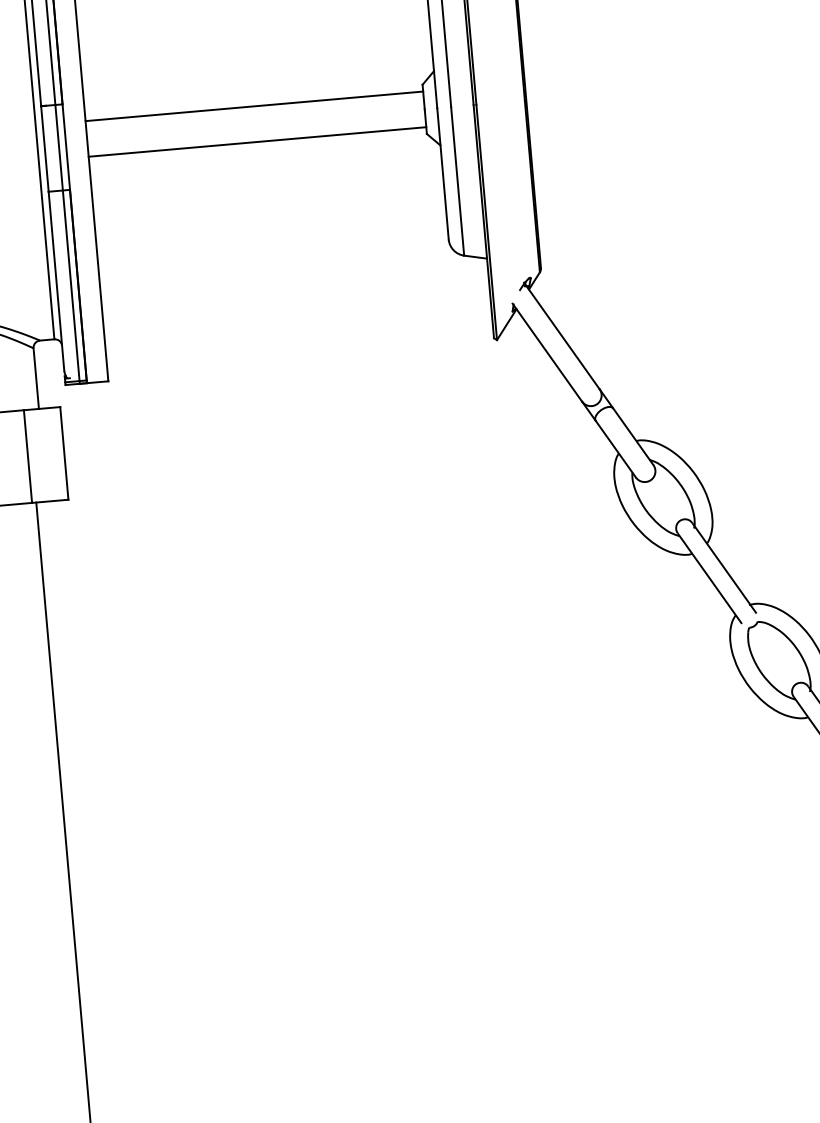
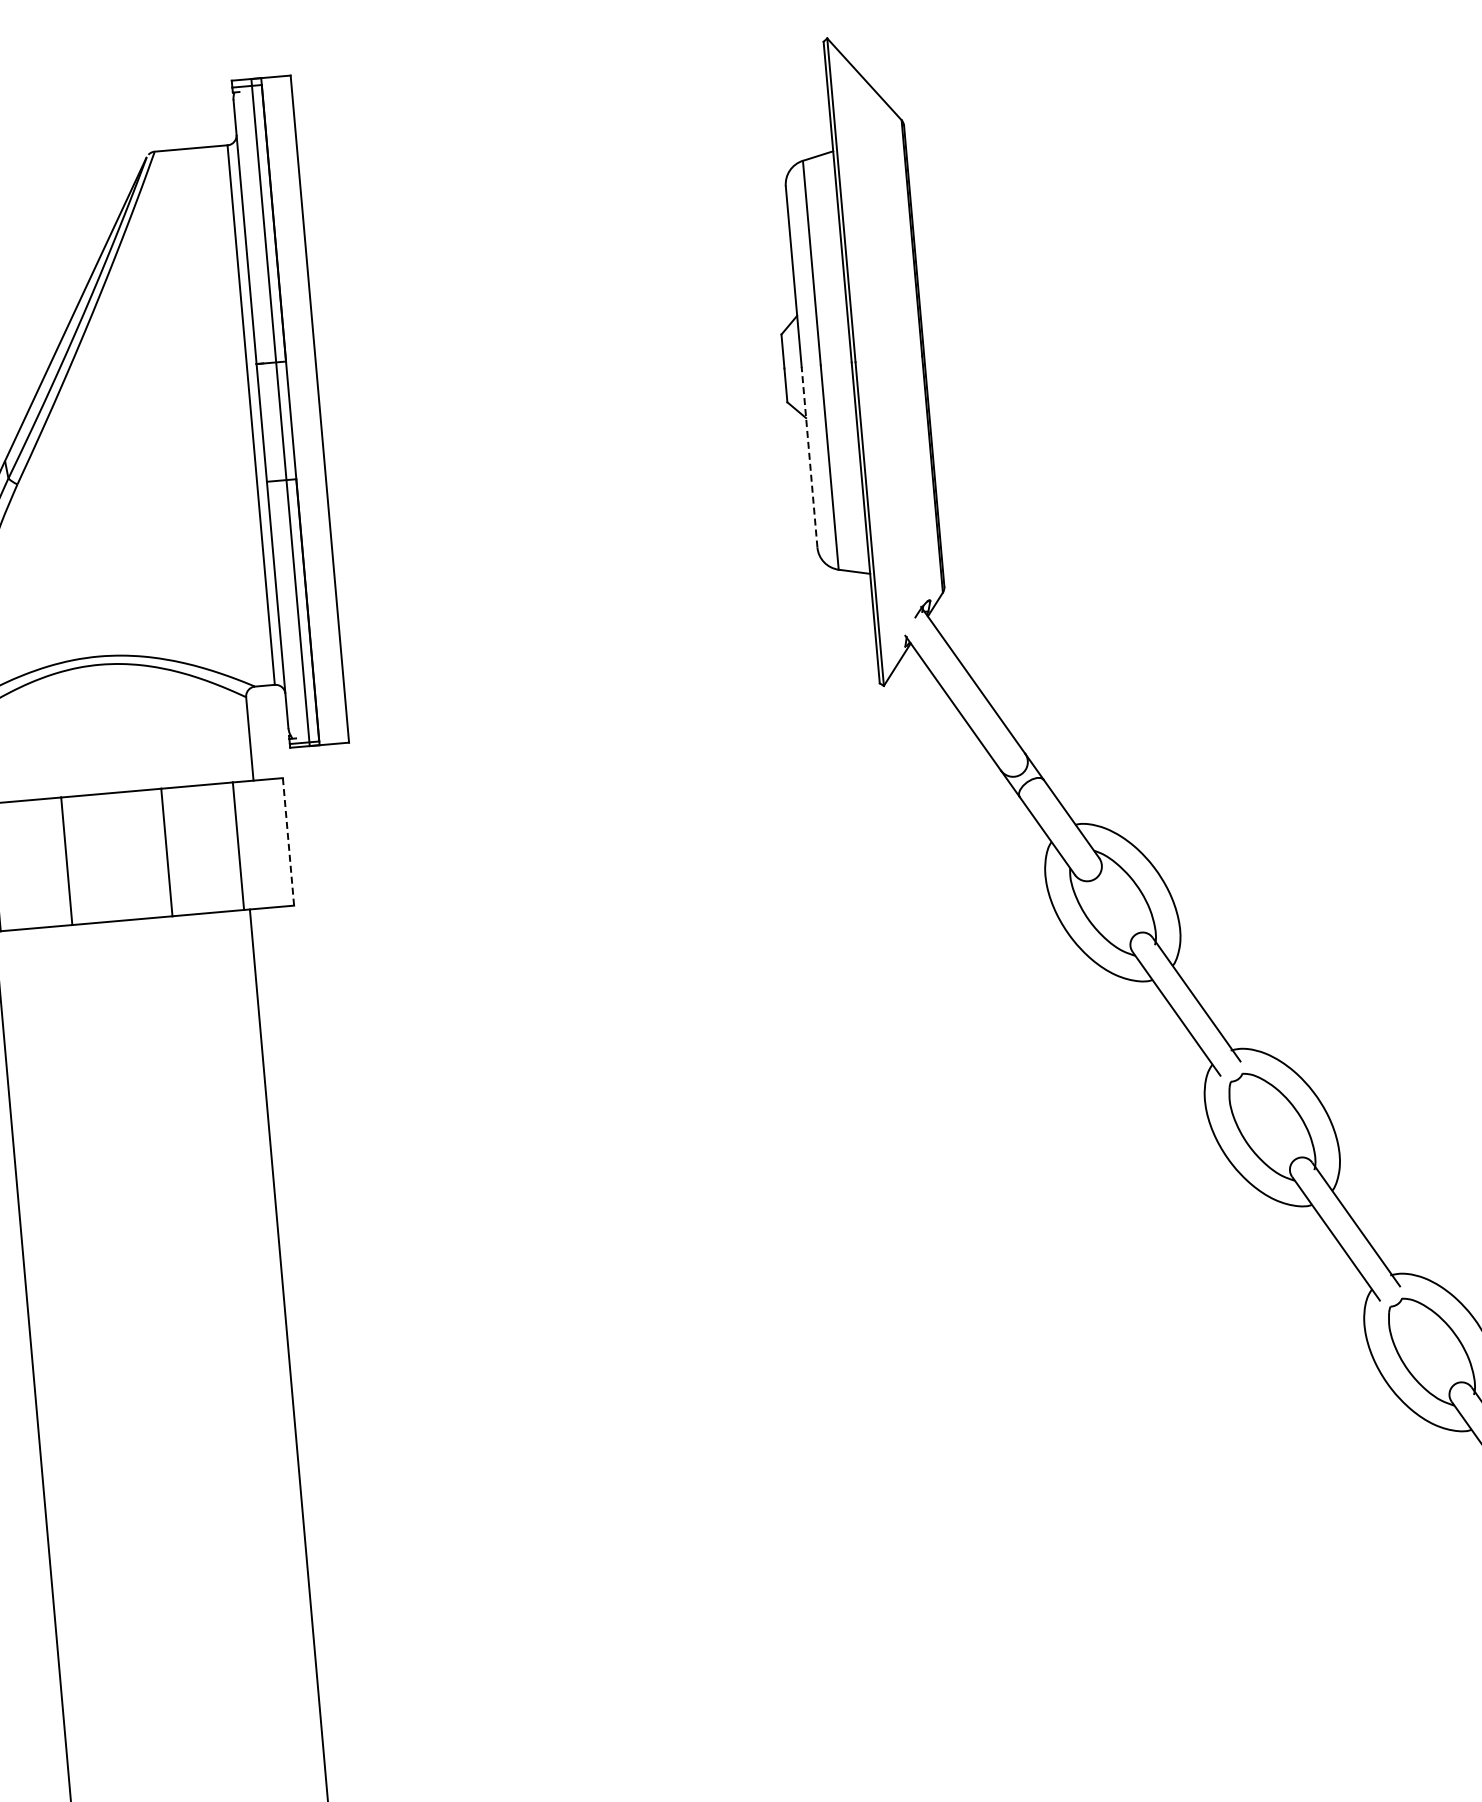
line: (254, 105) -> (549, 363), removed
line: (257, 141) -> (554, 412), removed
line: (442, 174) -> (809, 457), solid -> dashed
line: (64, 453) -> (288, 842), solid -> dashed

